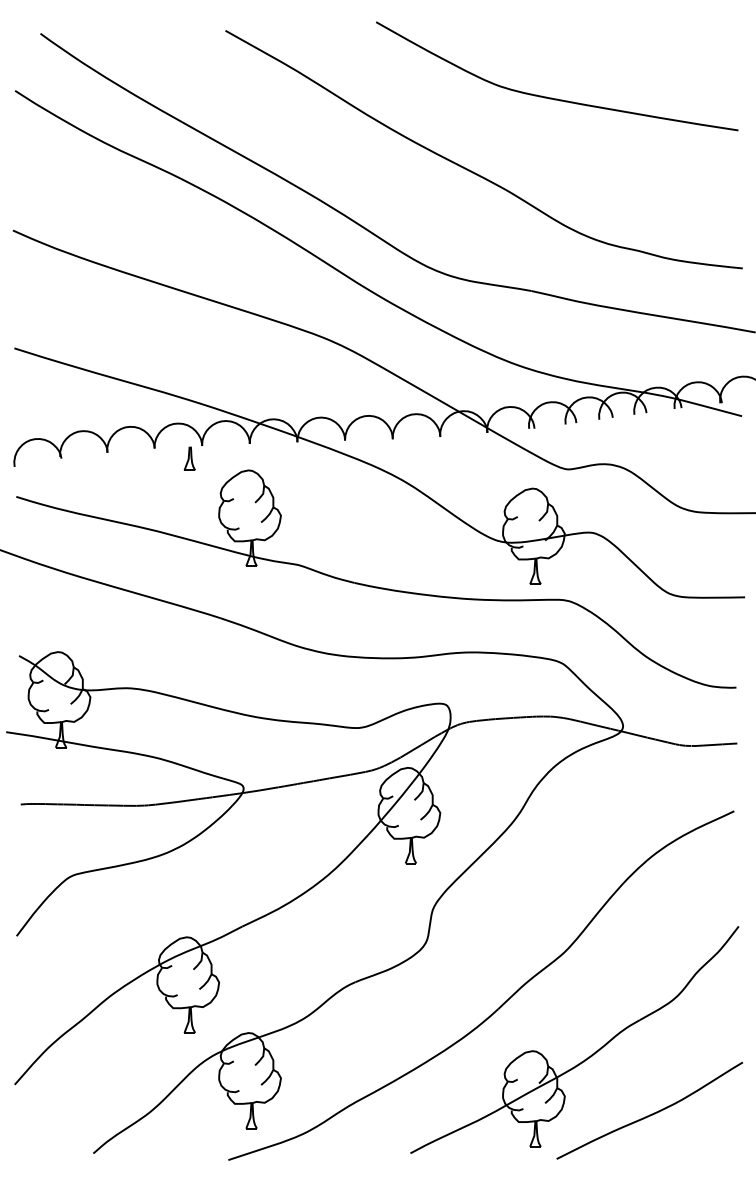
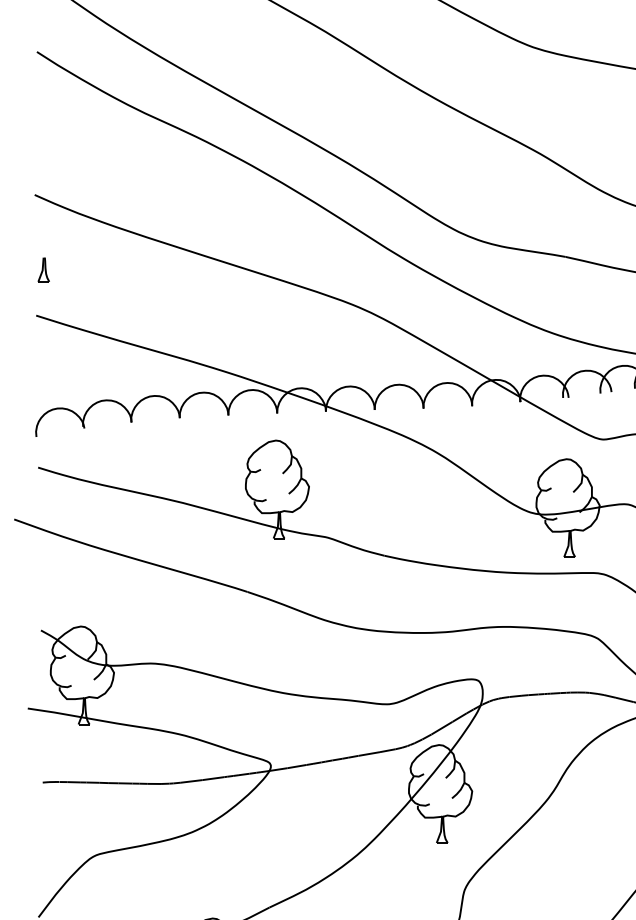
part: (189, 458) -> (43, 269), moved

